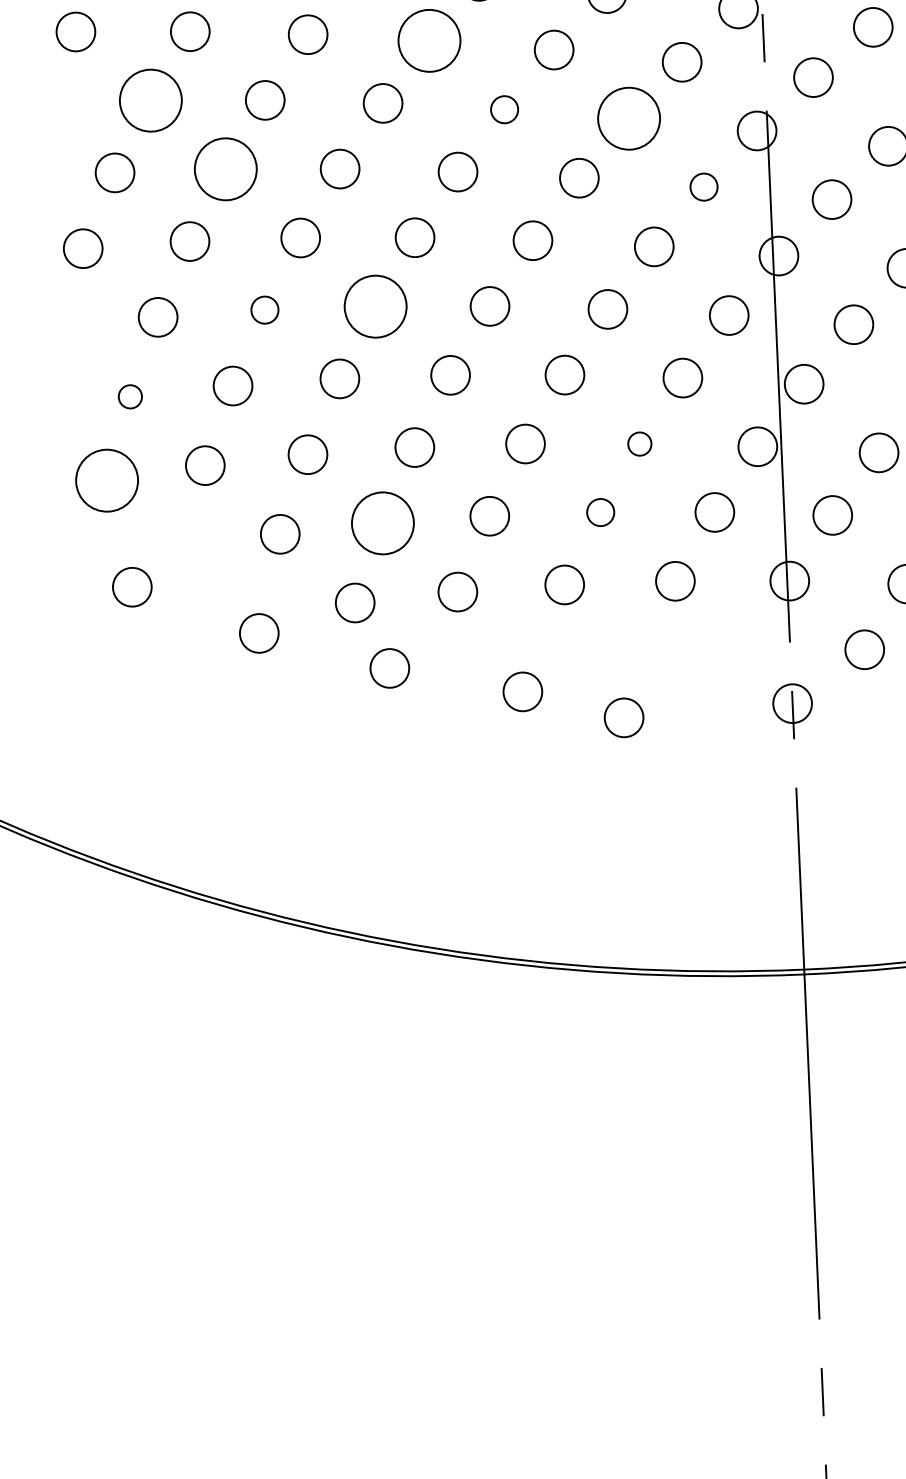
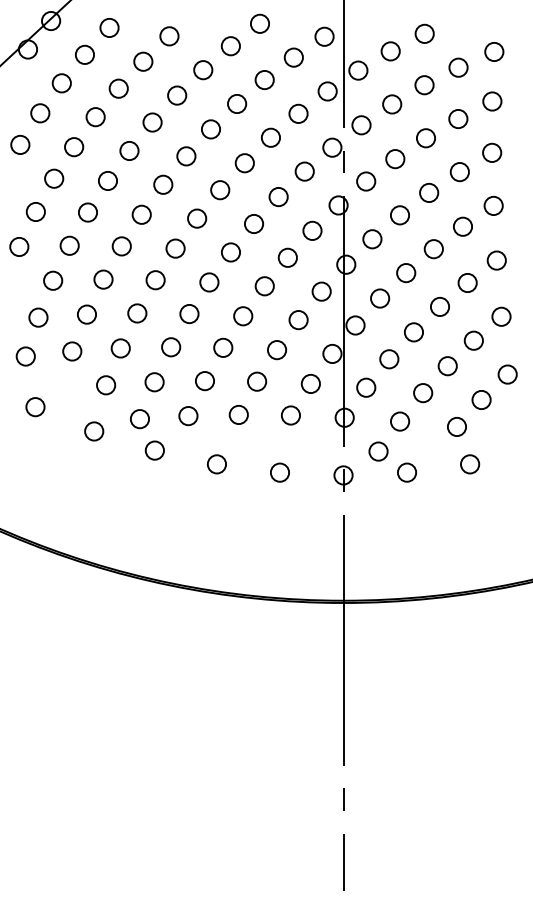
circle: (429, 41) -> (186, 156), size x0.62
circle: (151, 100) -> (54, 178), size x0.62
circle: (505, 110) -> (220, 190), size x1.43
circle: (628, 117) -> (278, 196), size x0.62
circle: (224, 169) -> (87, 212), size x0.62
circle: (704, 186) -> (312, 230), size x1.43
circle: (375, 307) -> (155, 280), size x0.62
circle: (264, 309) -> (103, 279), size x1.43
circle: (130, 396) -> (38, 317), size x1.67
circle: (638, 444) -> (276, 350), size x1.67
circle: (106, 480) -> (25, 356), size x0.62
circle: (601, 512) -> (257, 381), size x1.43
circle: (382, 523) -> (154, 382), size x0.62
circle: (623, 717) -> (279, 472), moved

